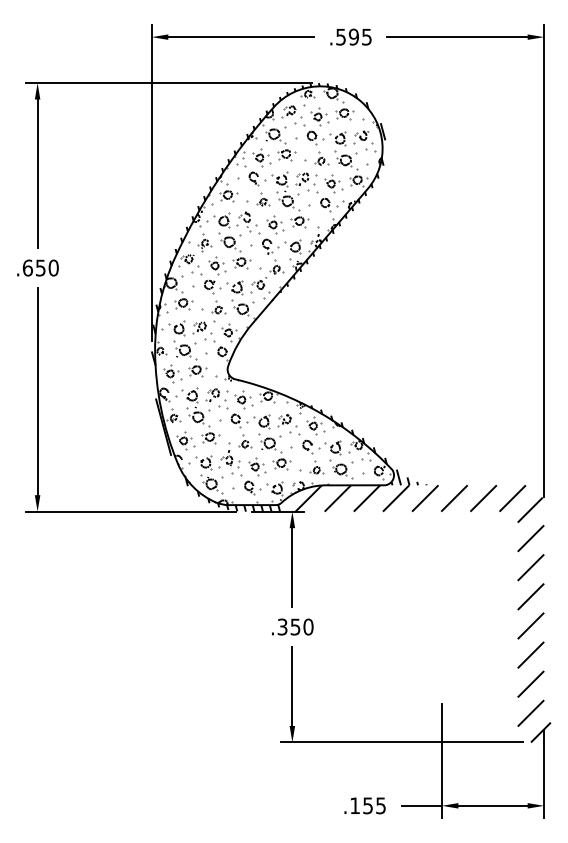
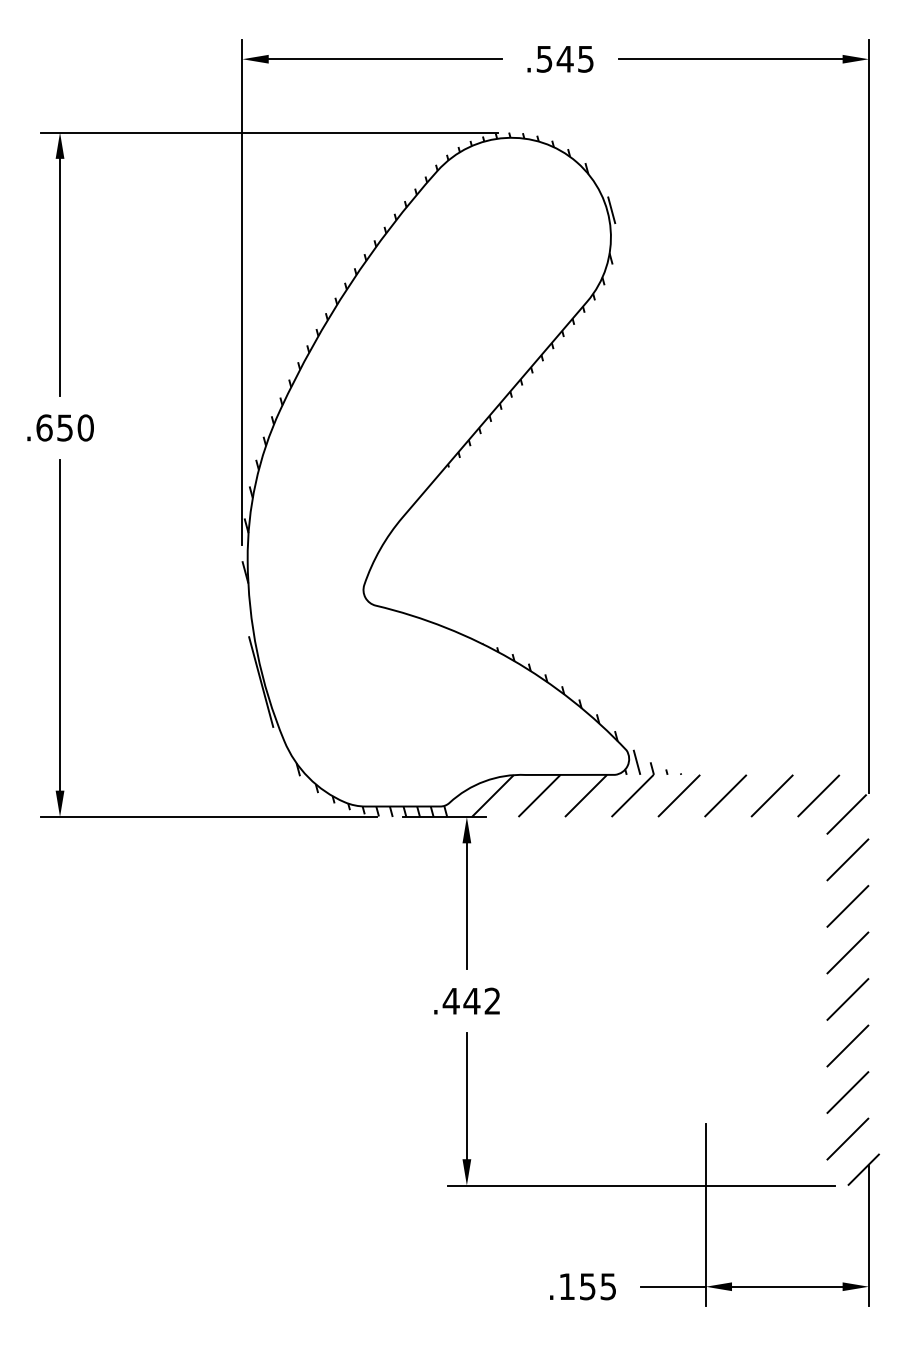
text: (353, 36) -> (564, 58), .595 -> .545
hatch: (273, 296) -> (436, 473), removed
text: (295, 626) -> (471, 1000), .350 -> .442

